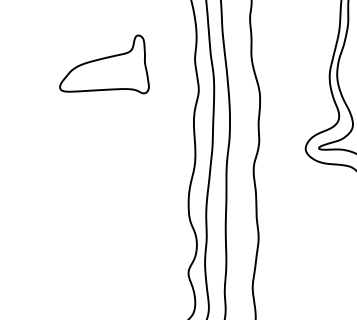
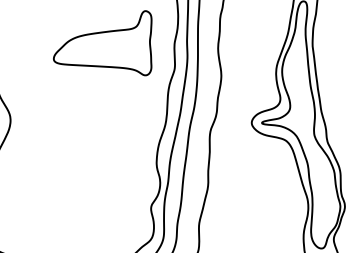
part: (102, 69) -> (102, 43), size x1.43

